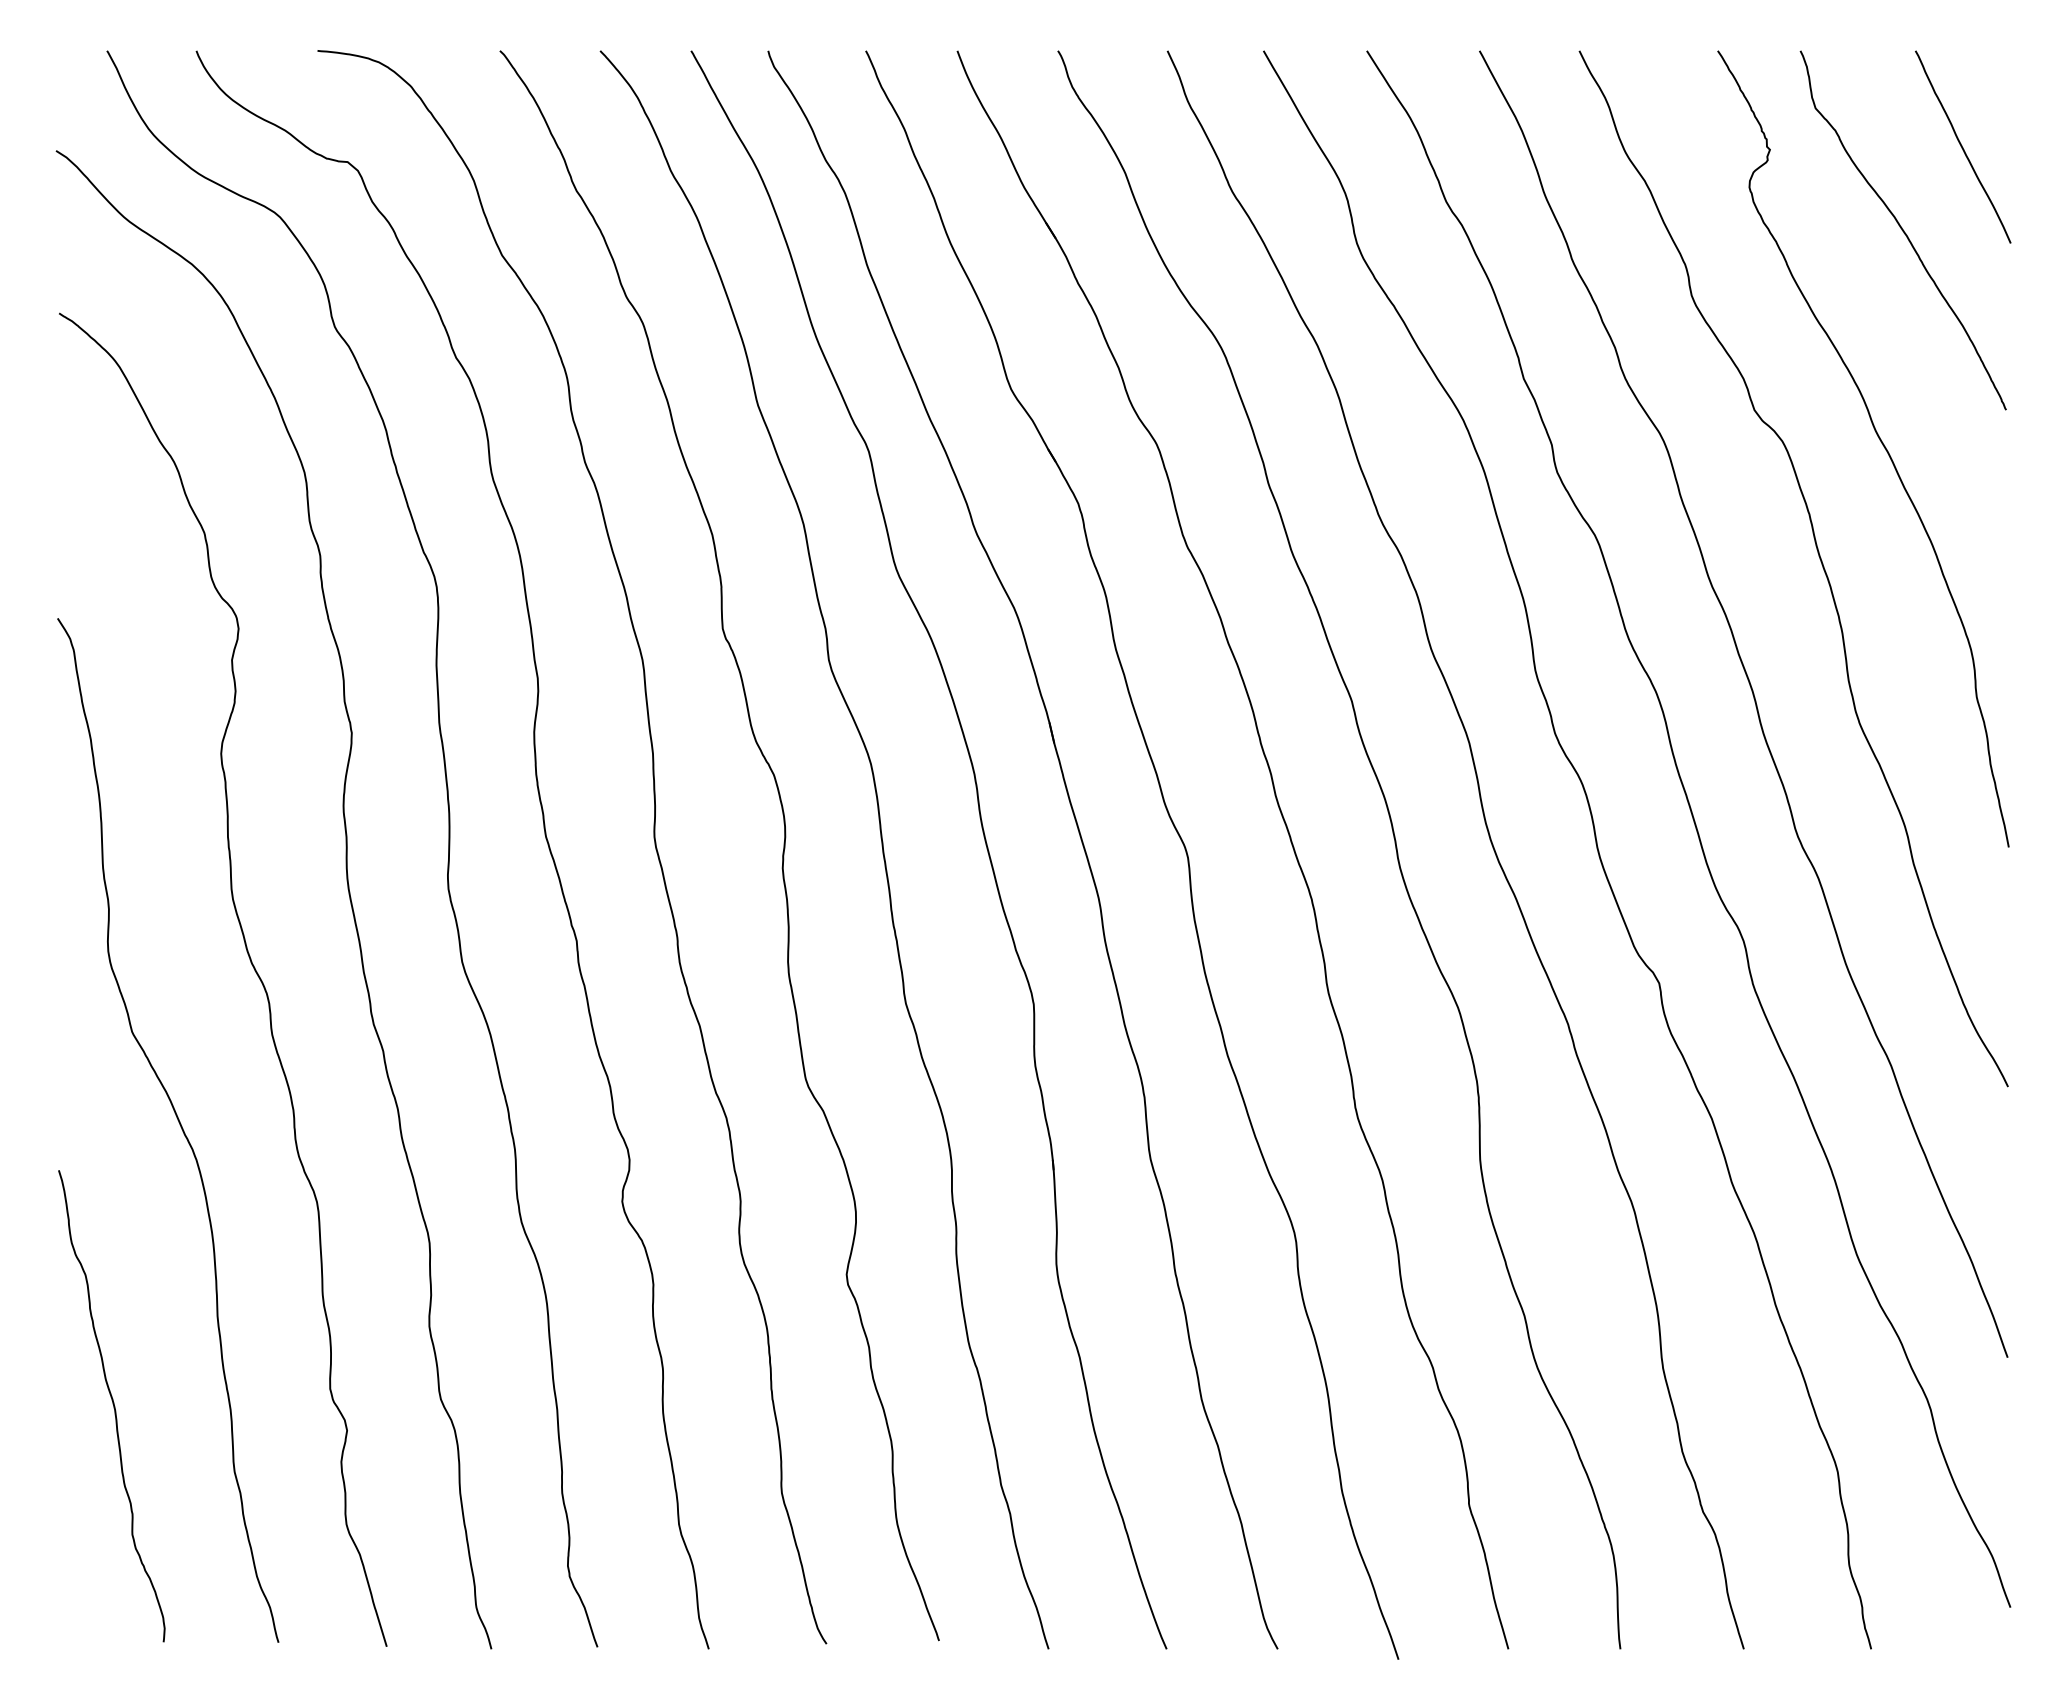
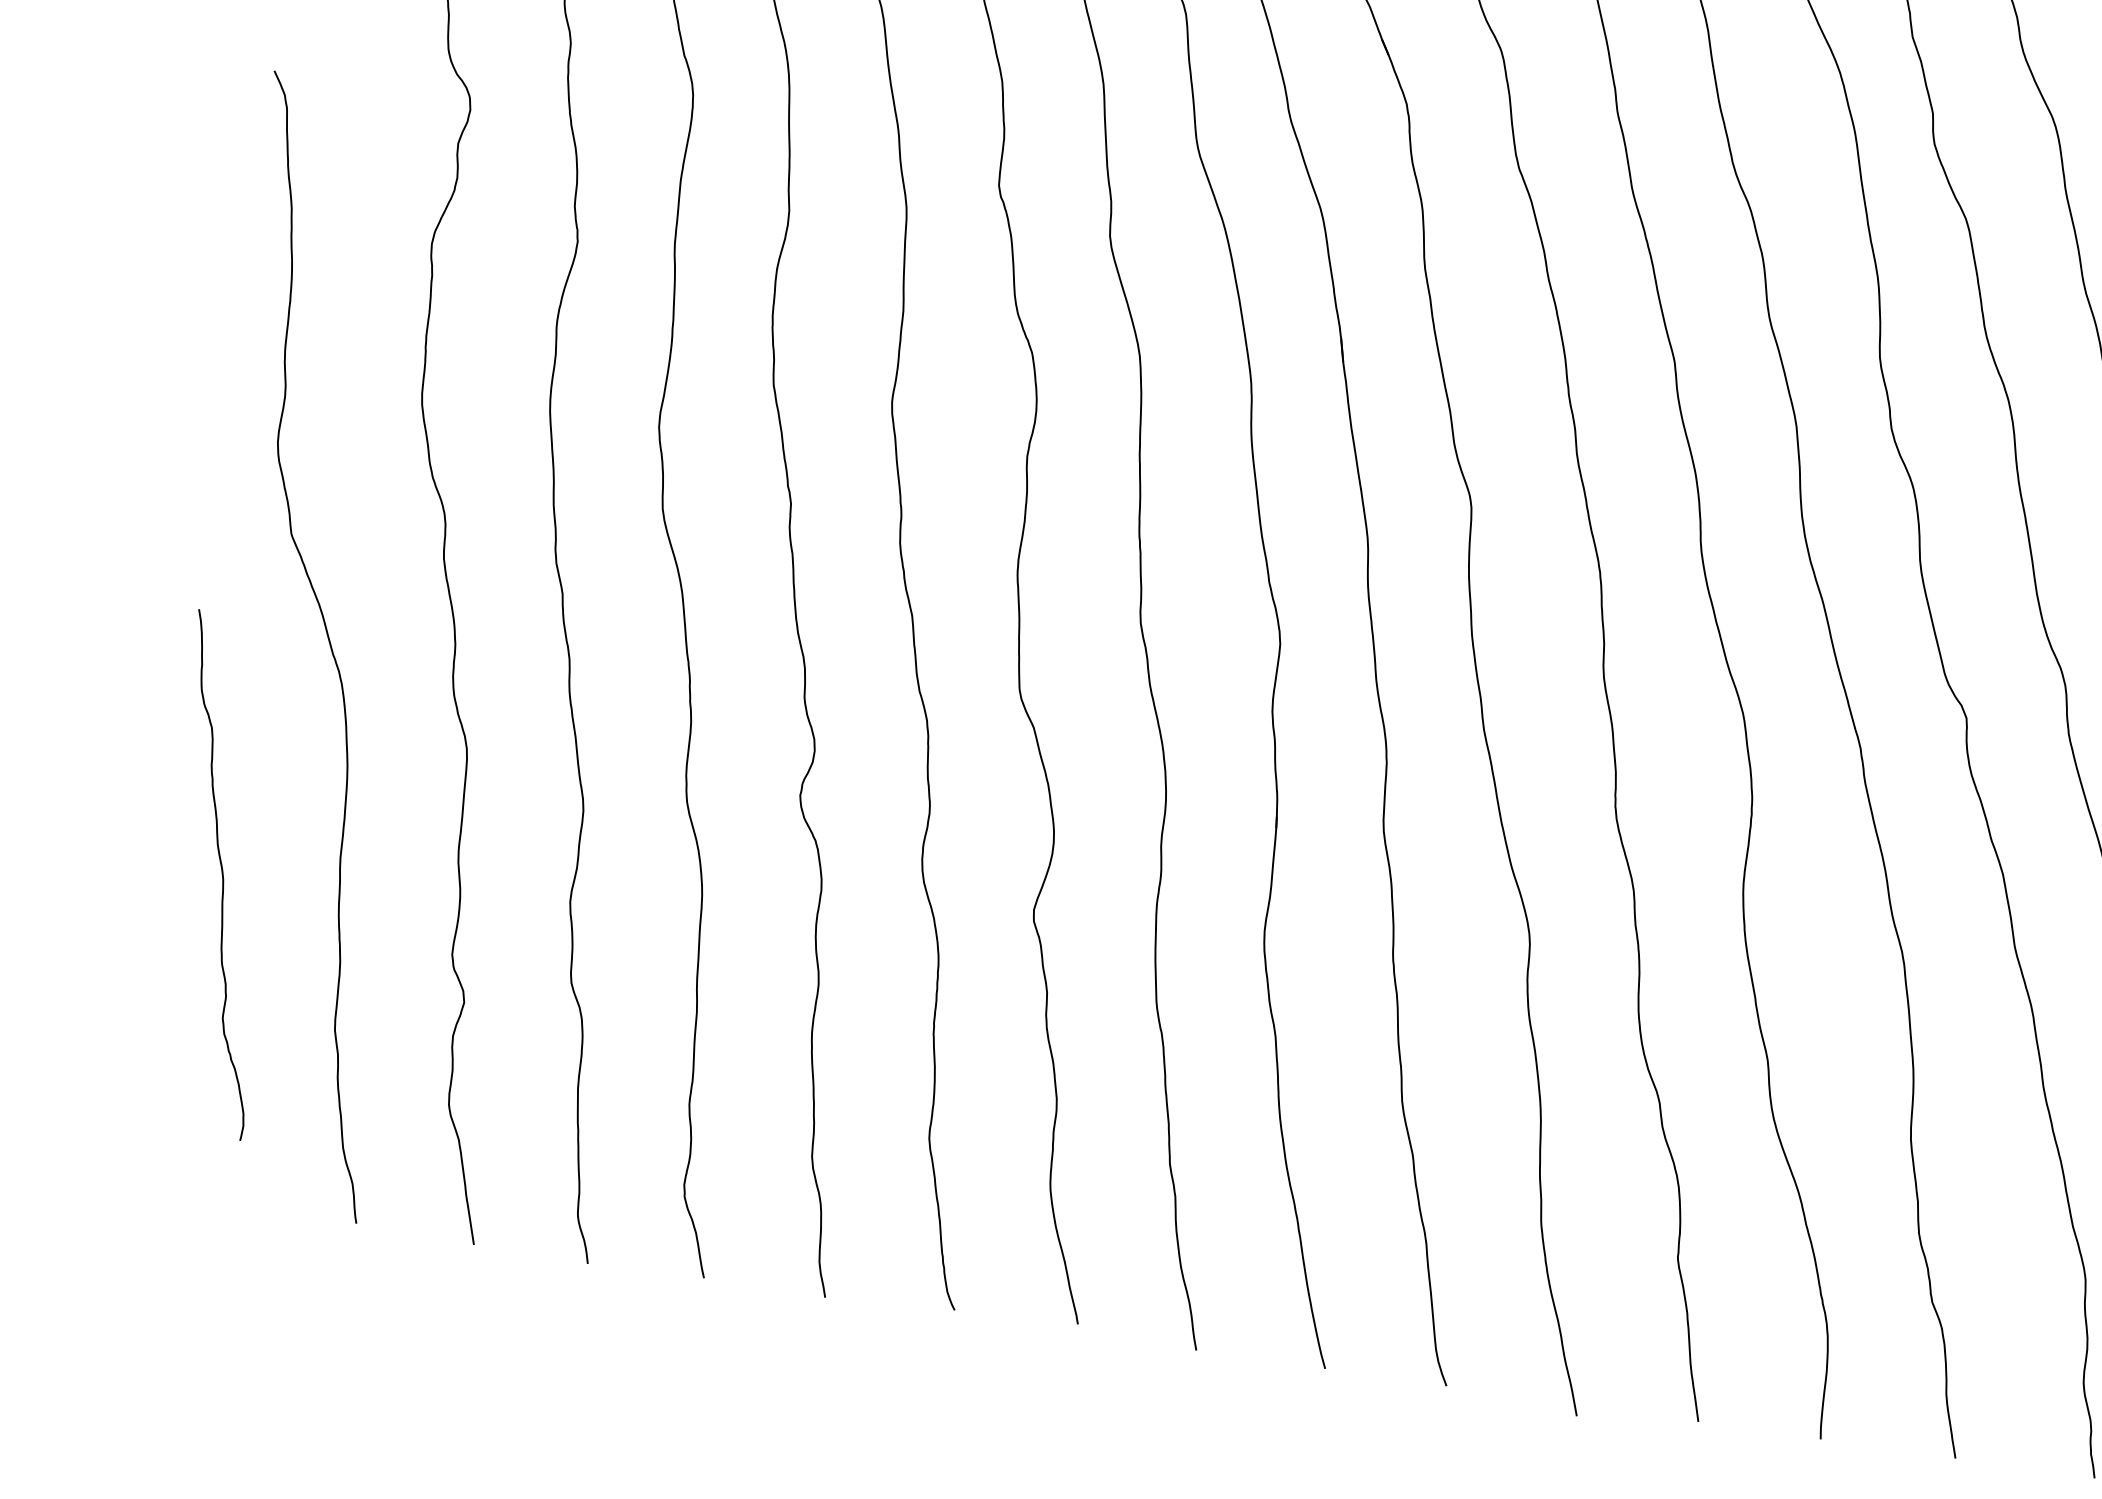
curve: (113, 1406) -> (222, 875), moved

